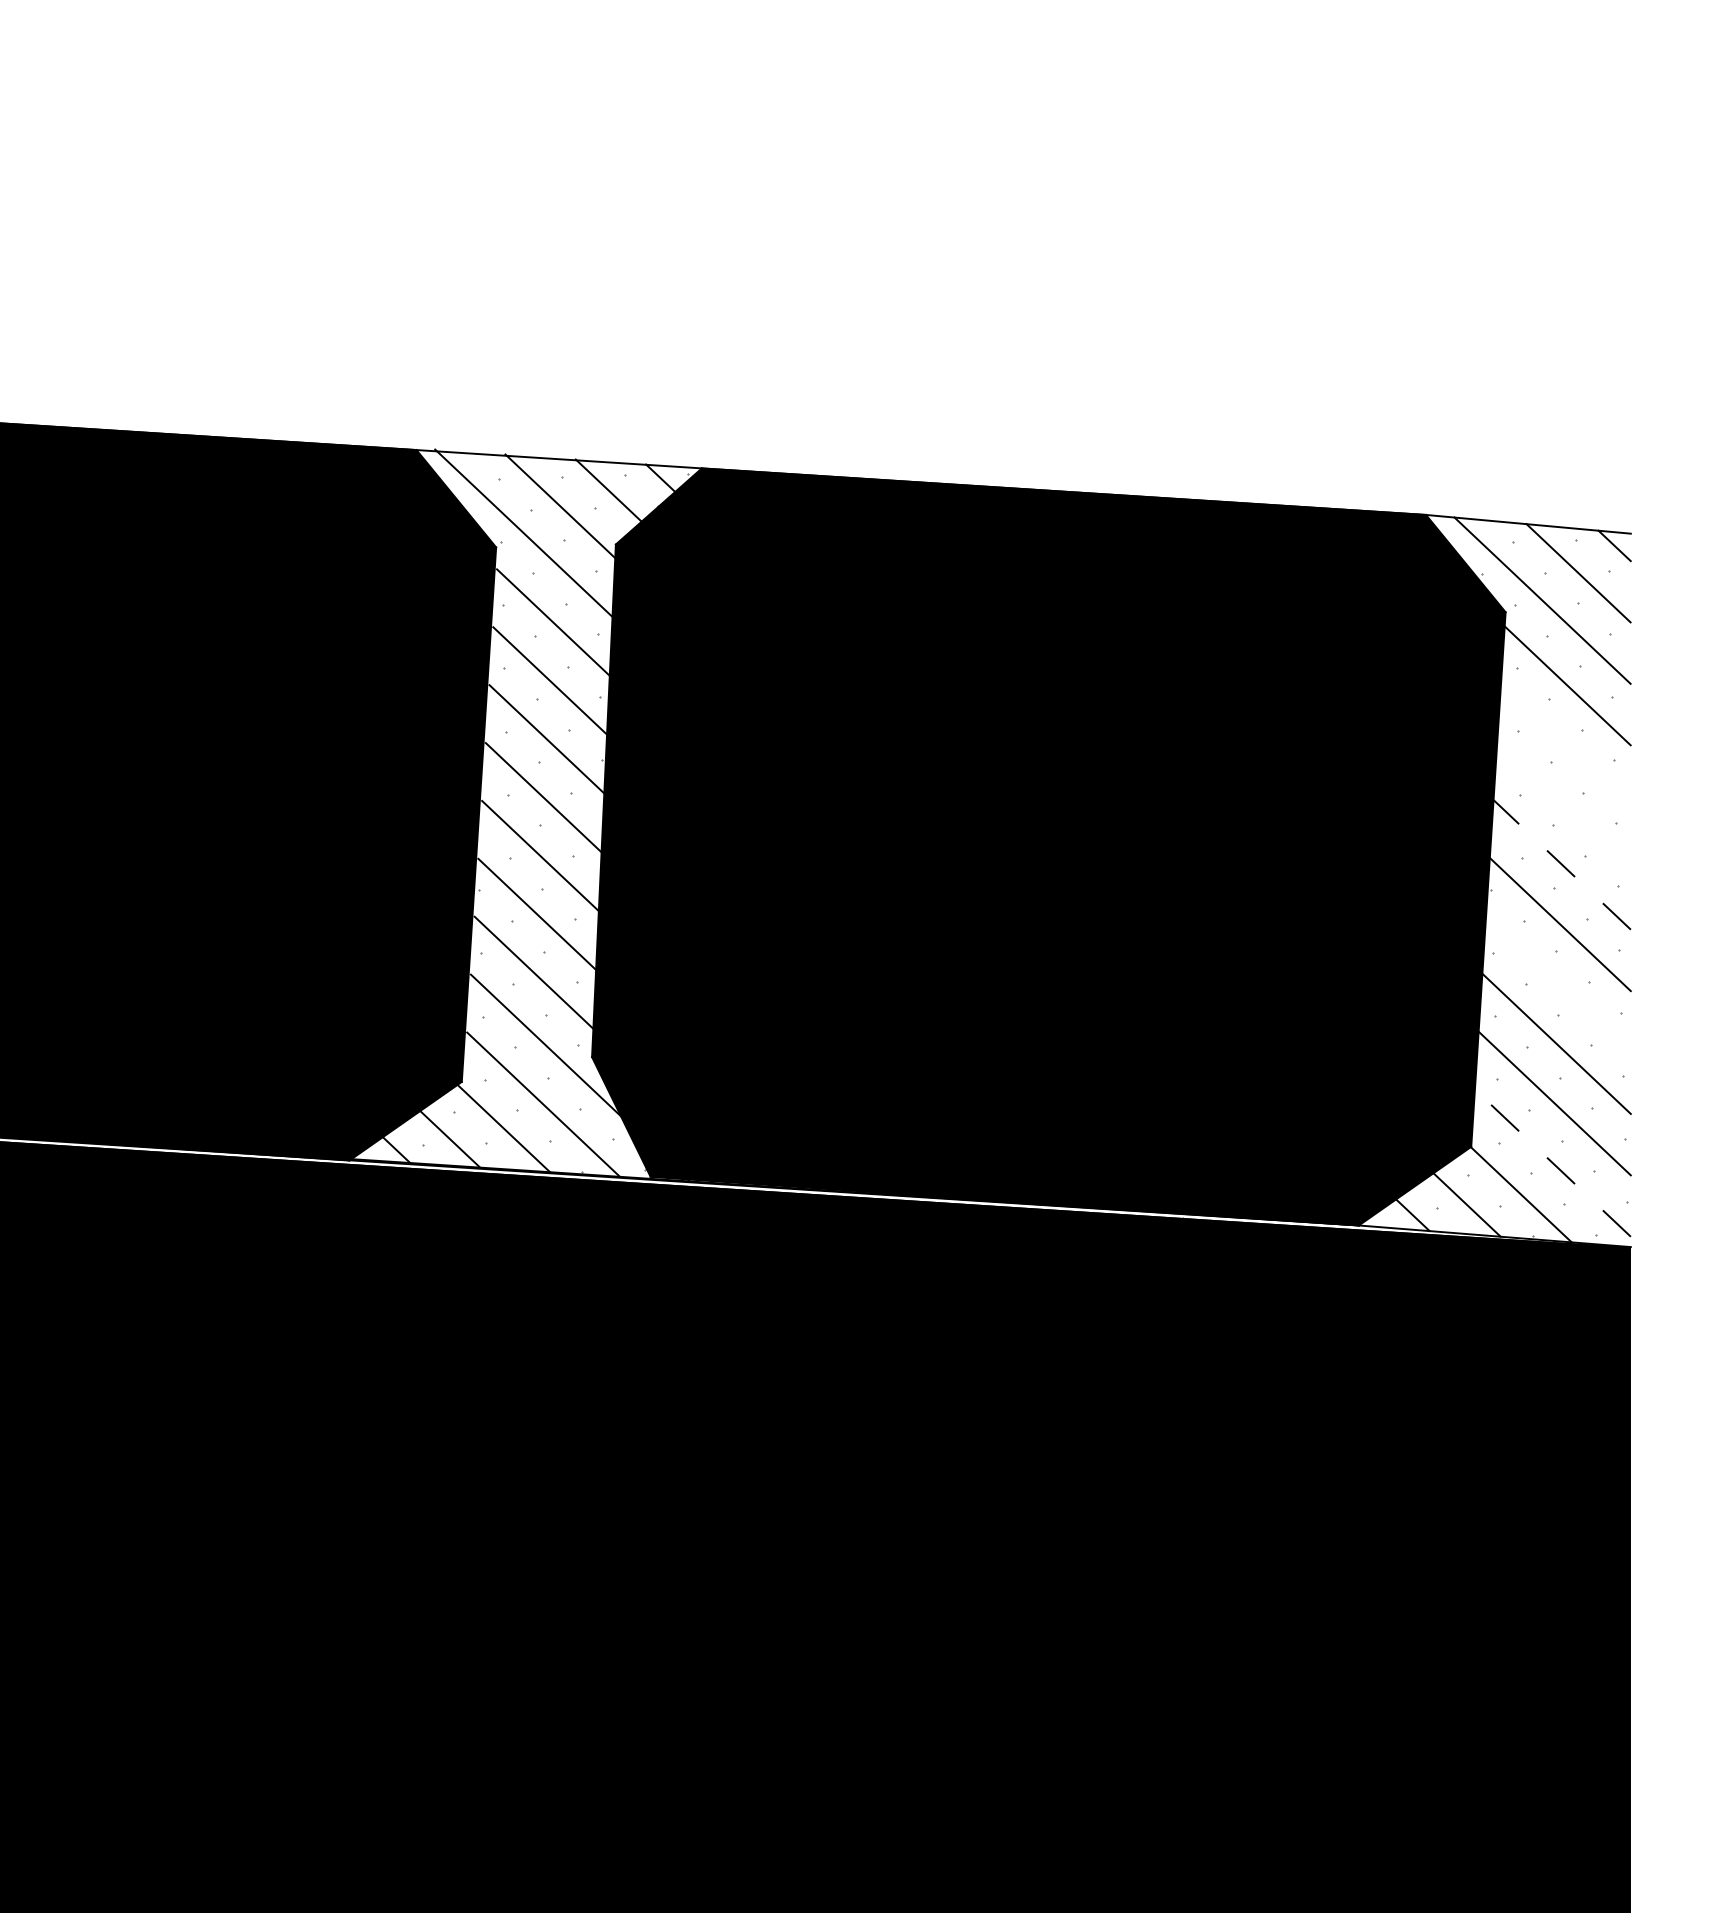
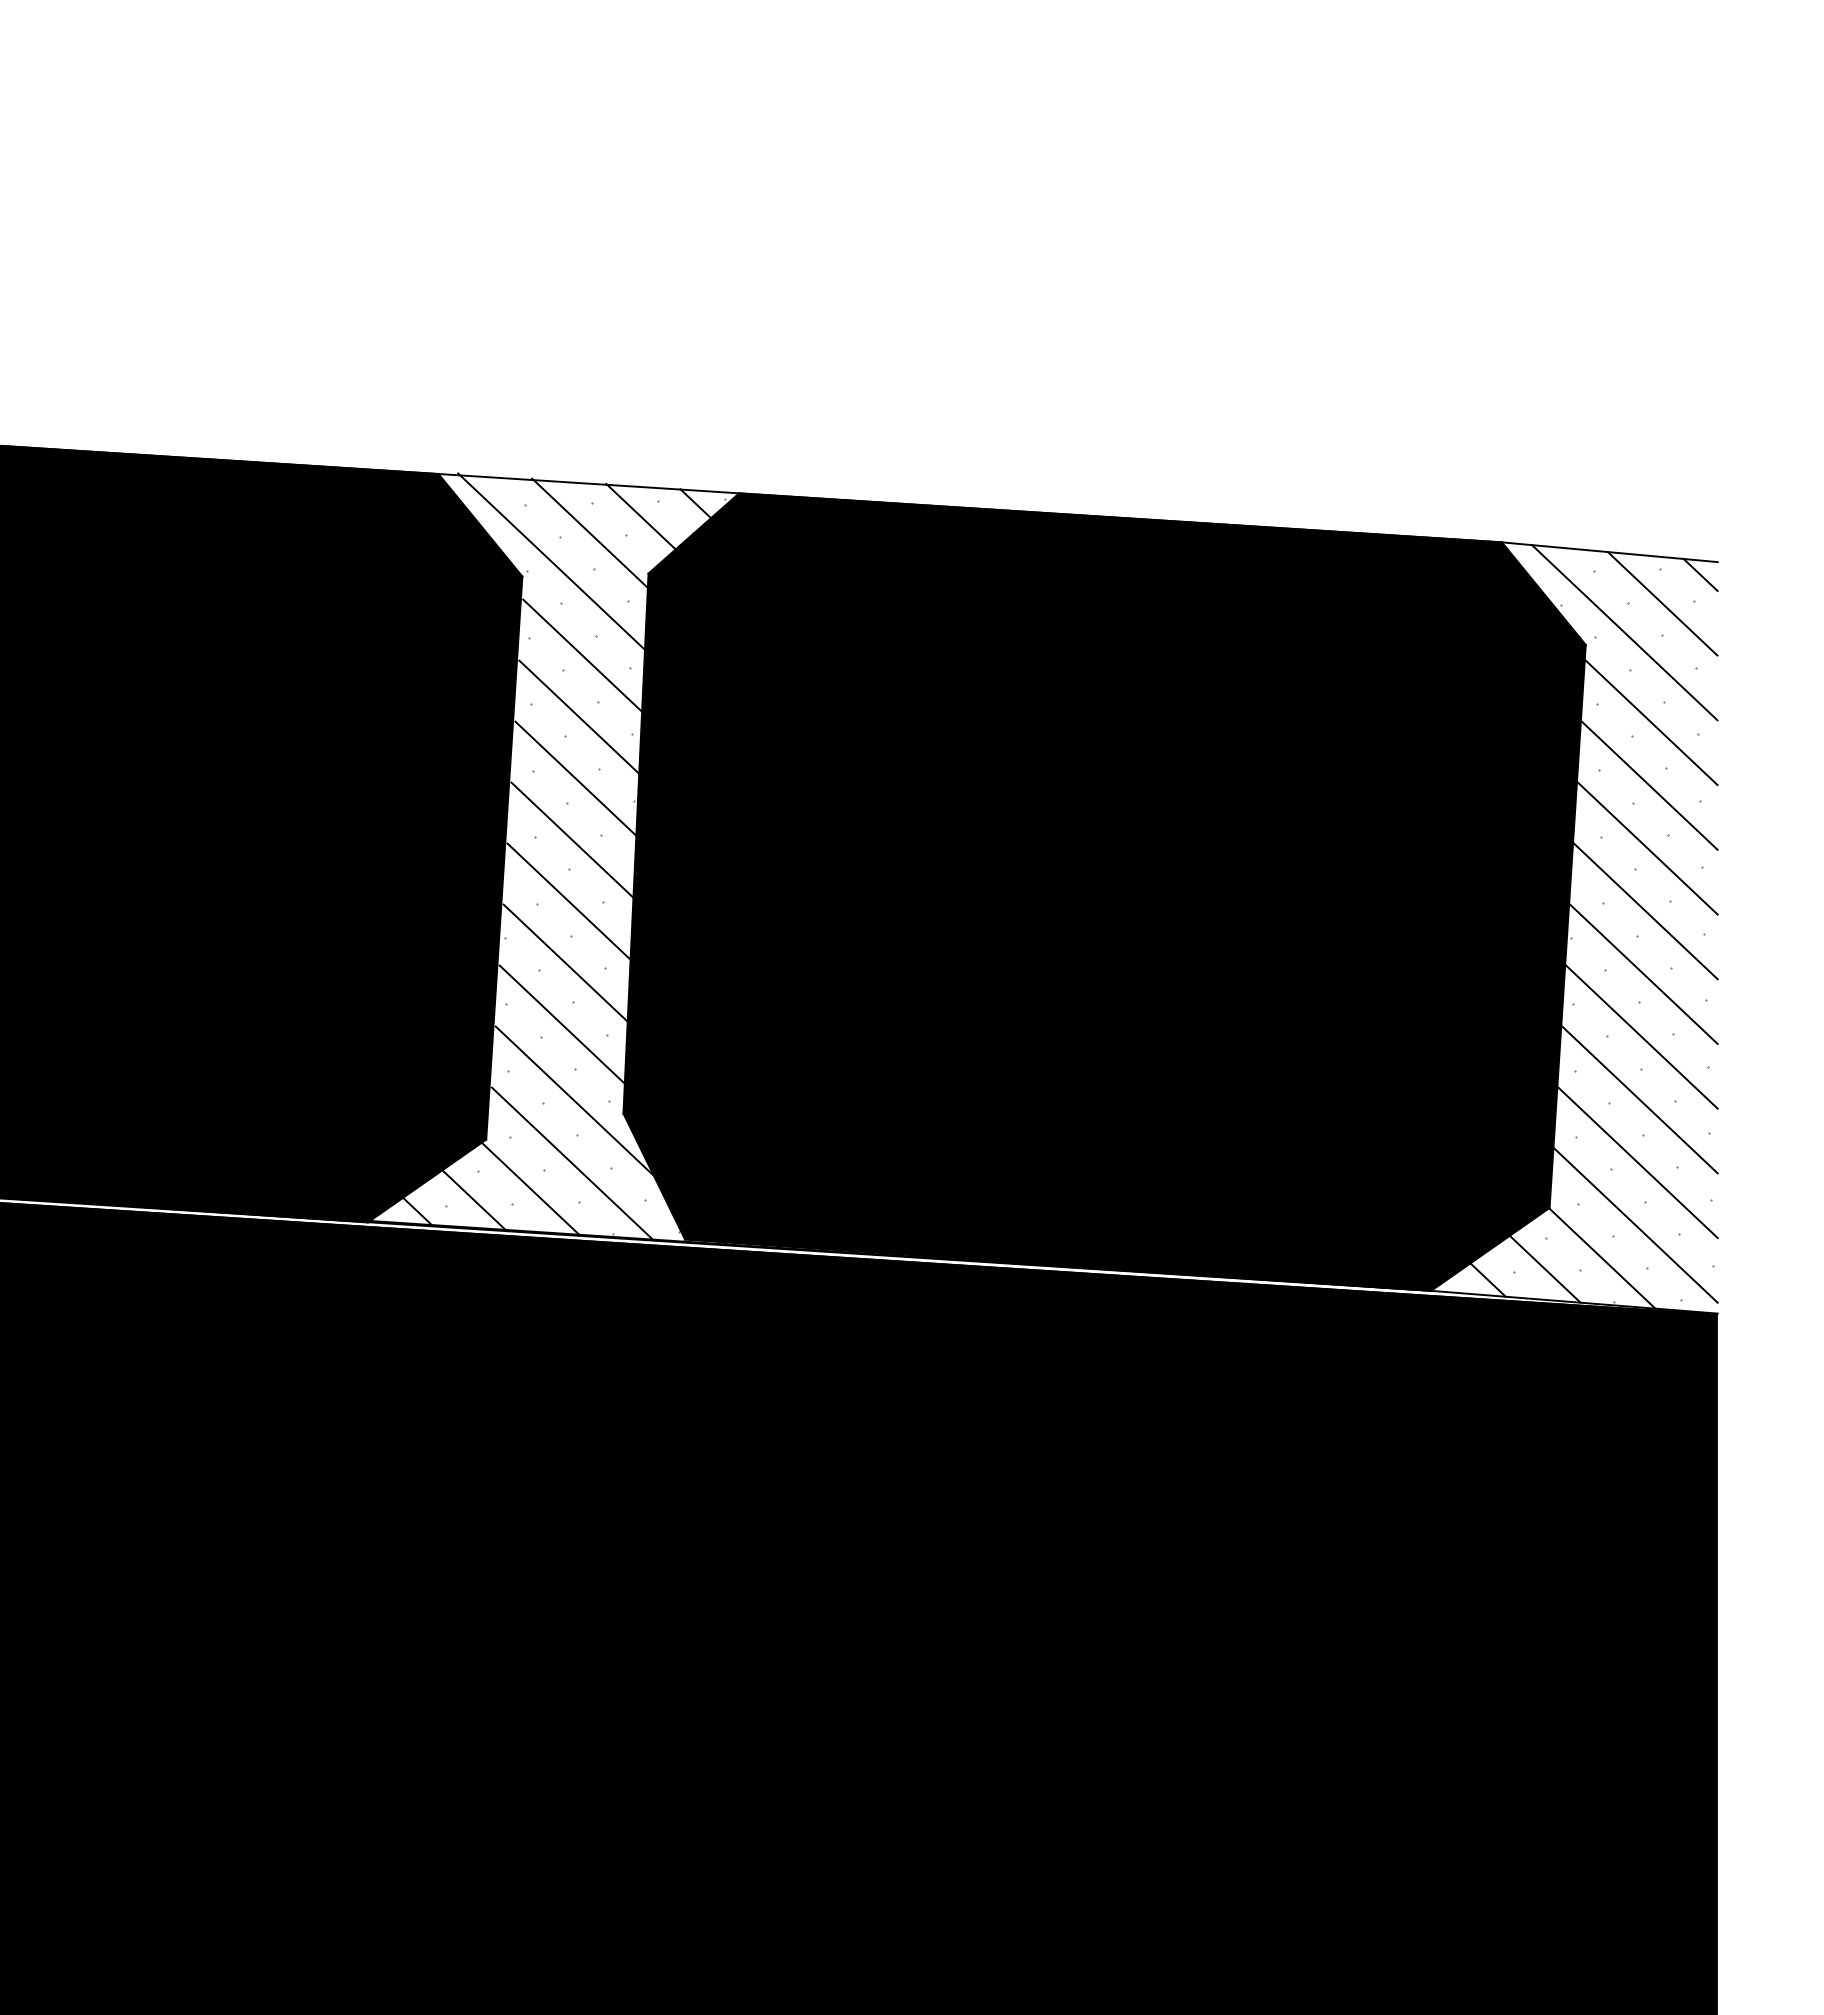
line: (1565, 744) -> (1648, 784), added
line: (1564, 804) -> (1647, 847), added
line: (1562, 864) -> (1645, 910), dashed -> solid
line: (1558, 984) -> (1641, 1036), added
line: (1552, 1163) -> (1635, 1225), dashed -> solid

